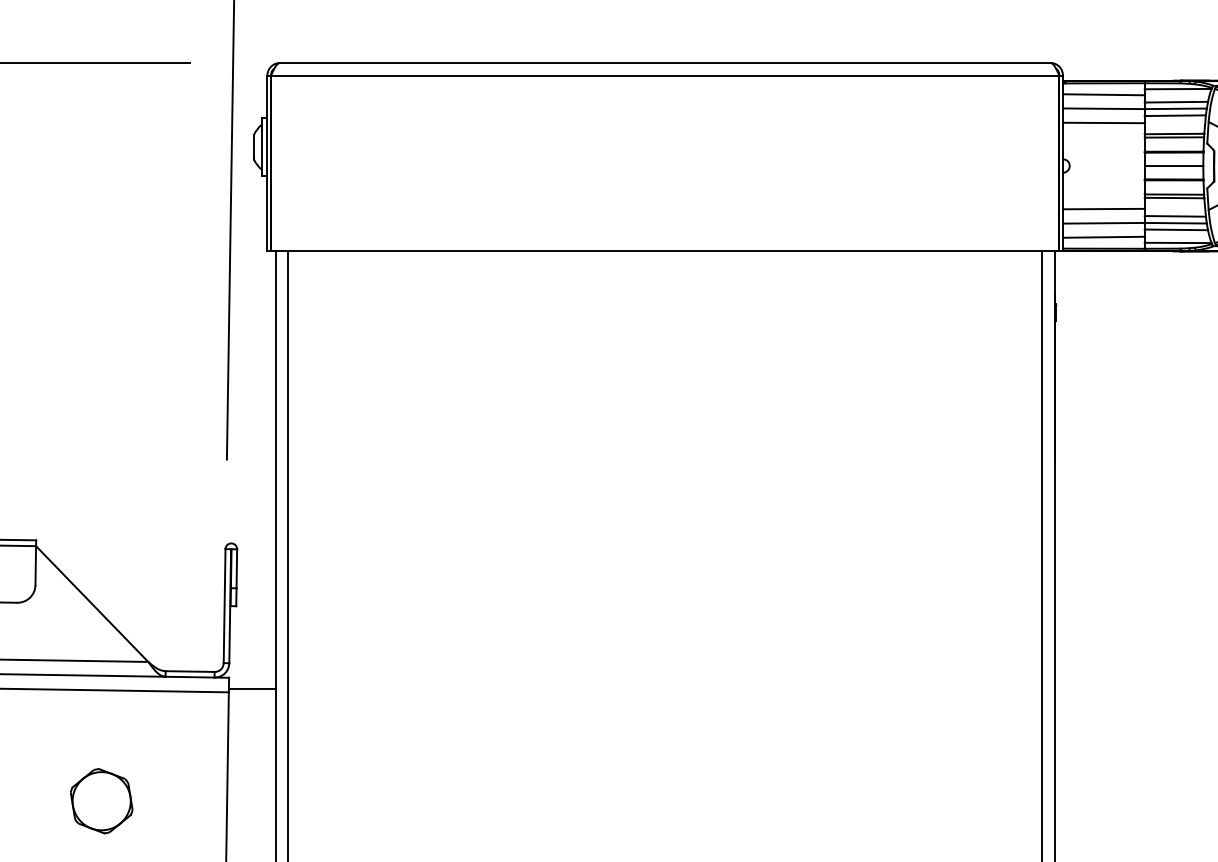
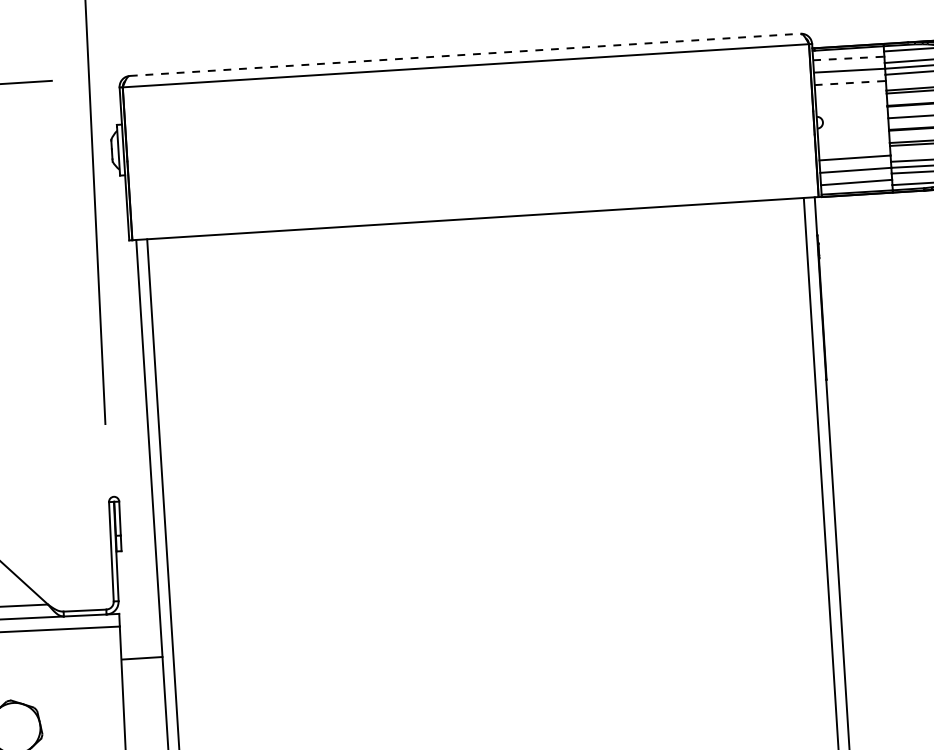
line: (665, 63) -> (465, 55), solid -> dashed
line: (1103, 94) -> (848, 58), solid -> dashed
line: (1103, 122) -> (849, 82), solid -> dashed
line: (251, 689) -> (141, 658), moved

